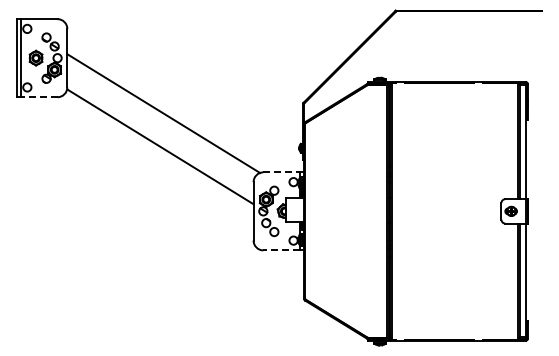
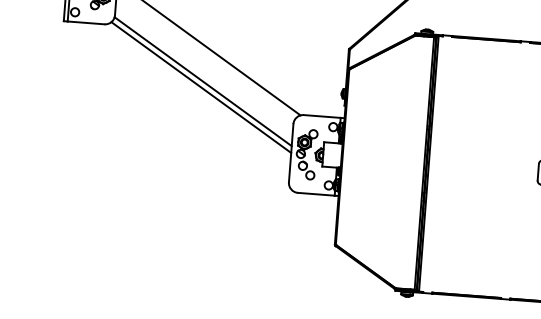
line: (38, 97) -> (85, 23), dashed -> solid
line: (158, 152) -> (200, 87), added
line: (282, 172) -> (323, 116), dashed -> solid
line: (281, 250) -> (316, 194), dashed -> solid

